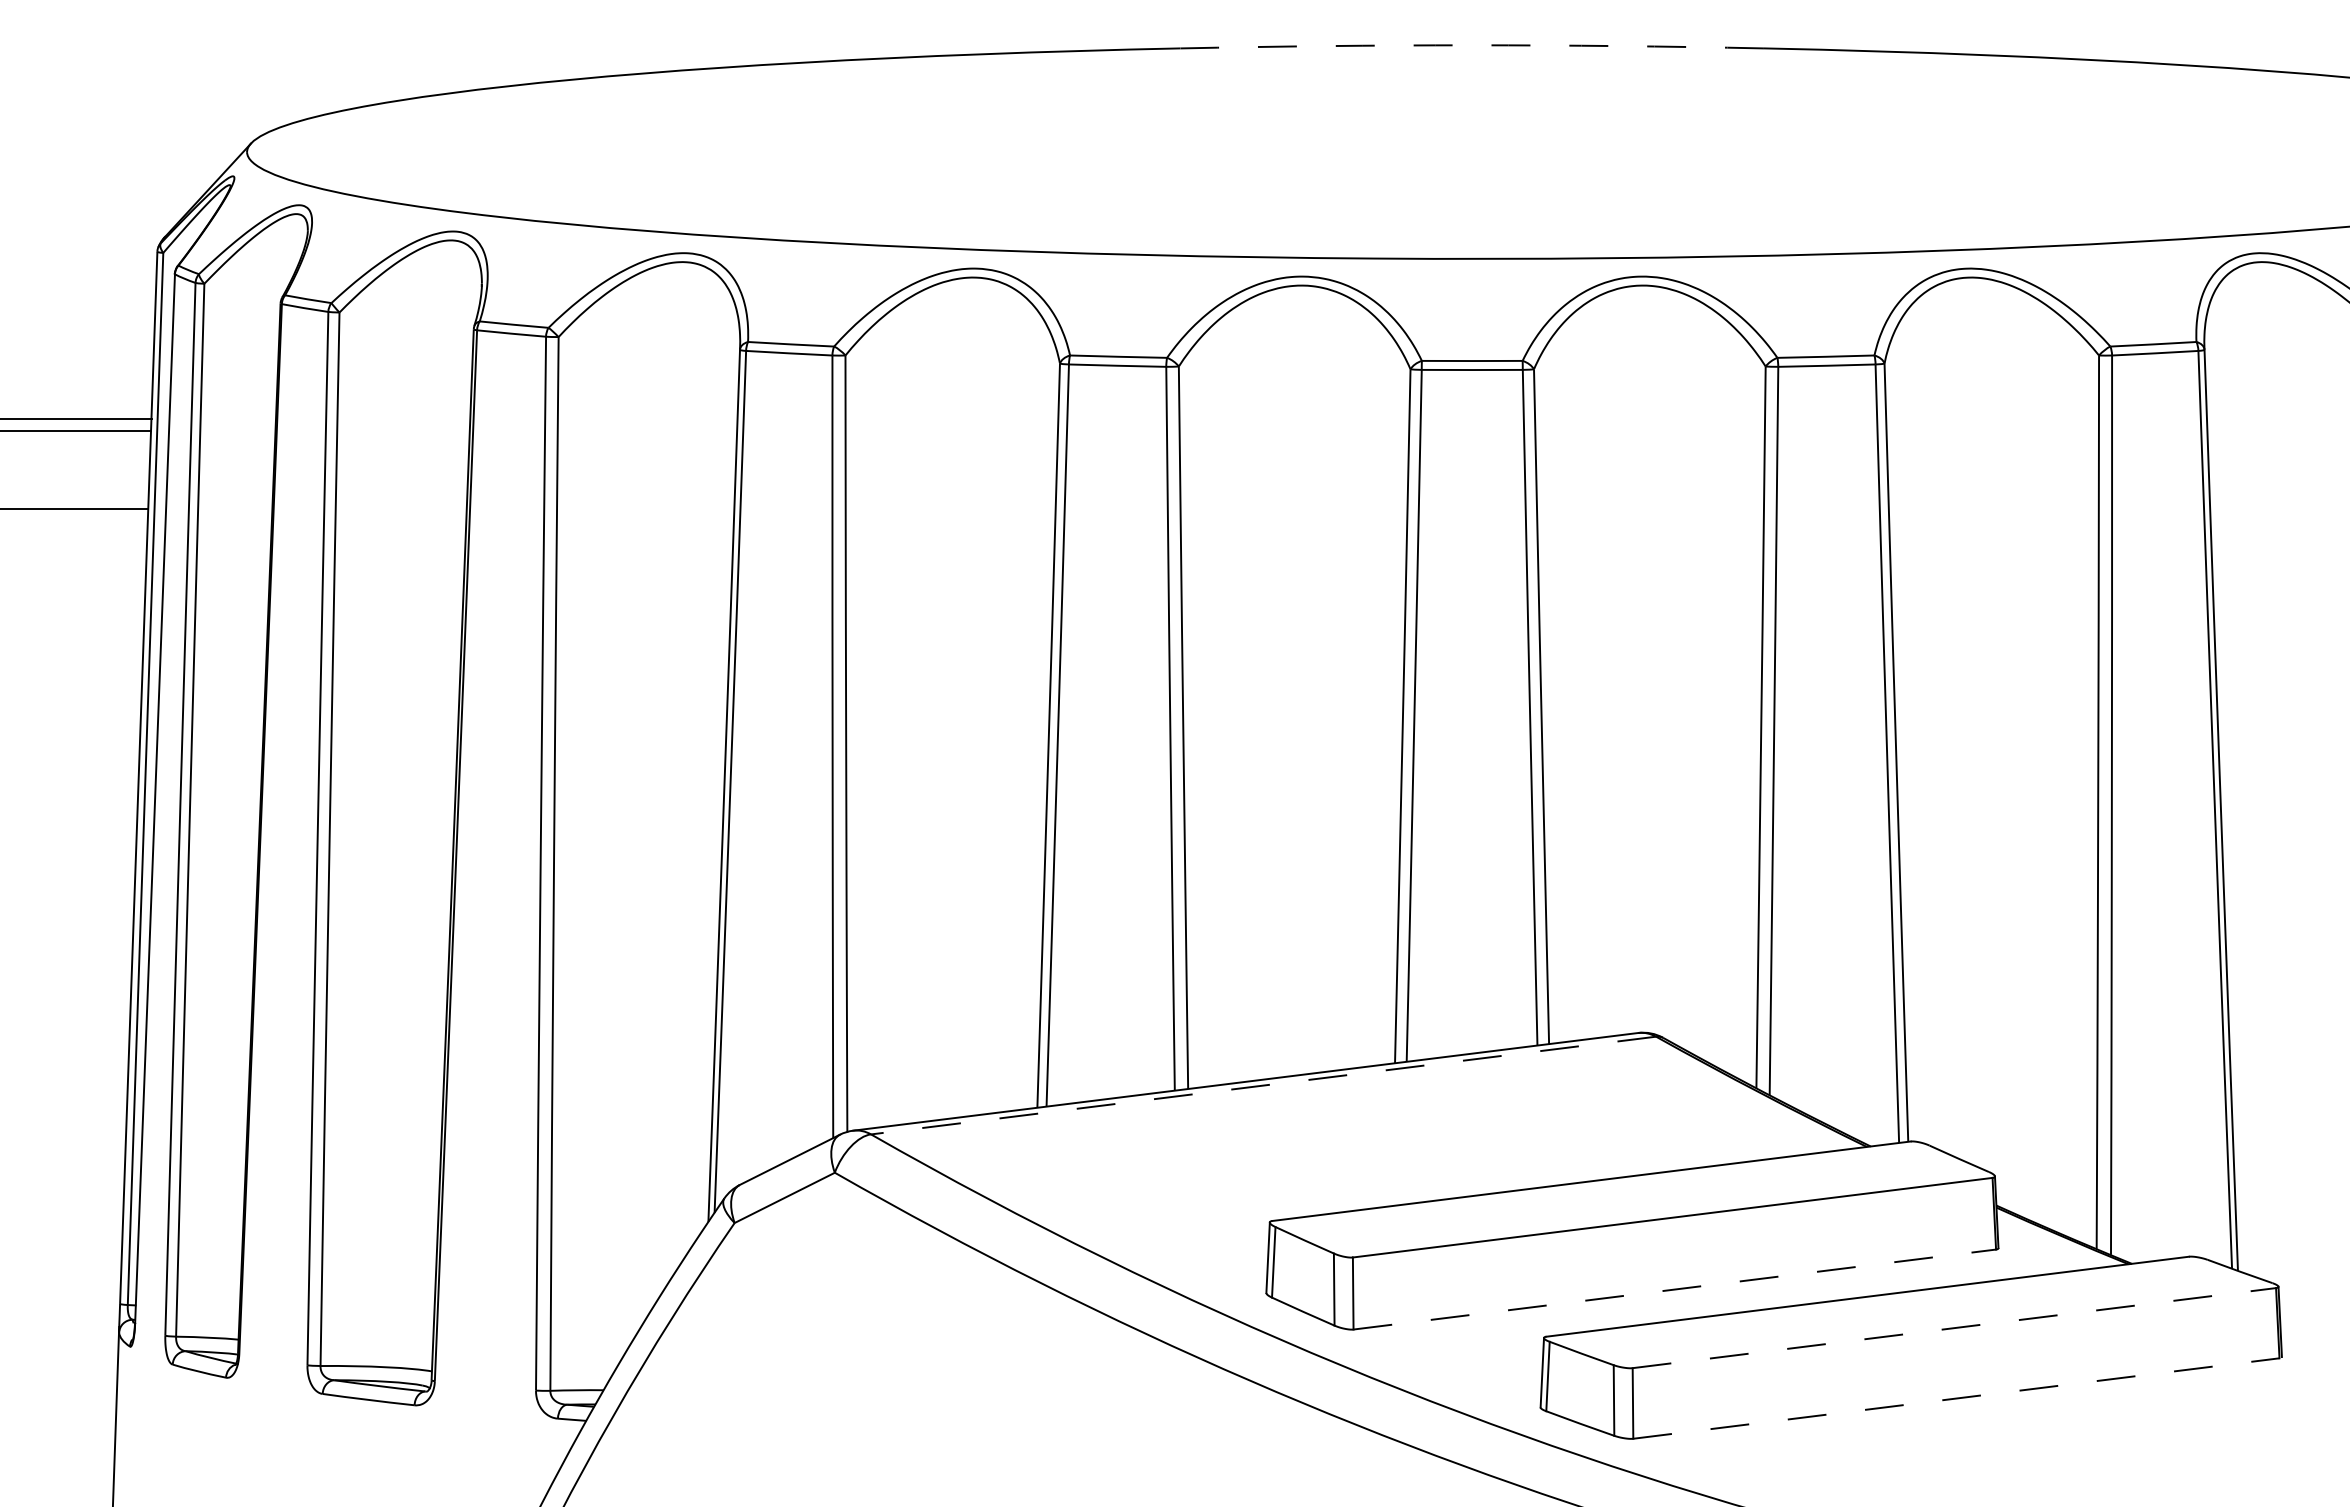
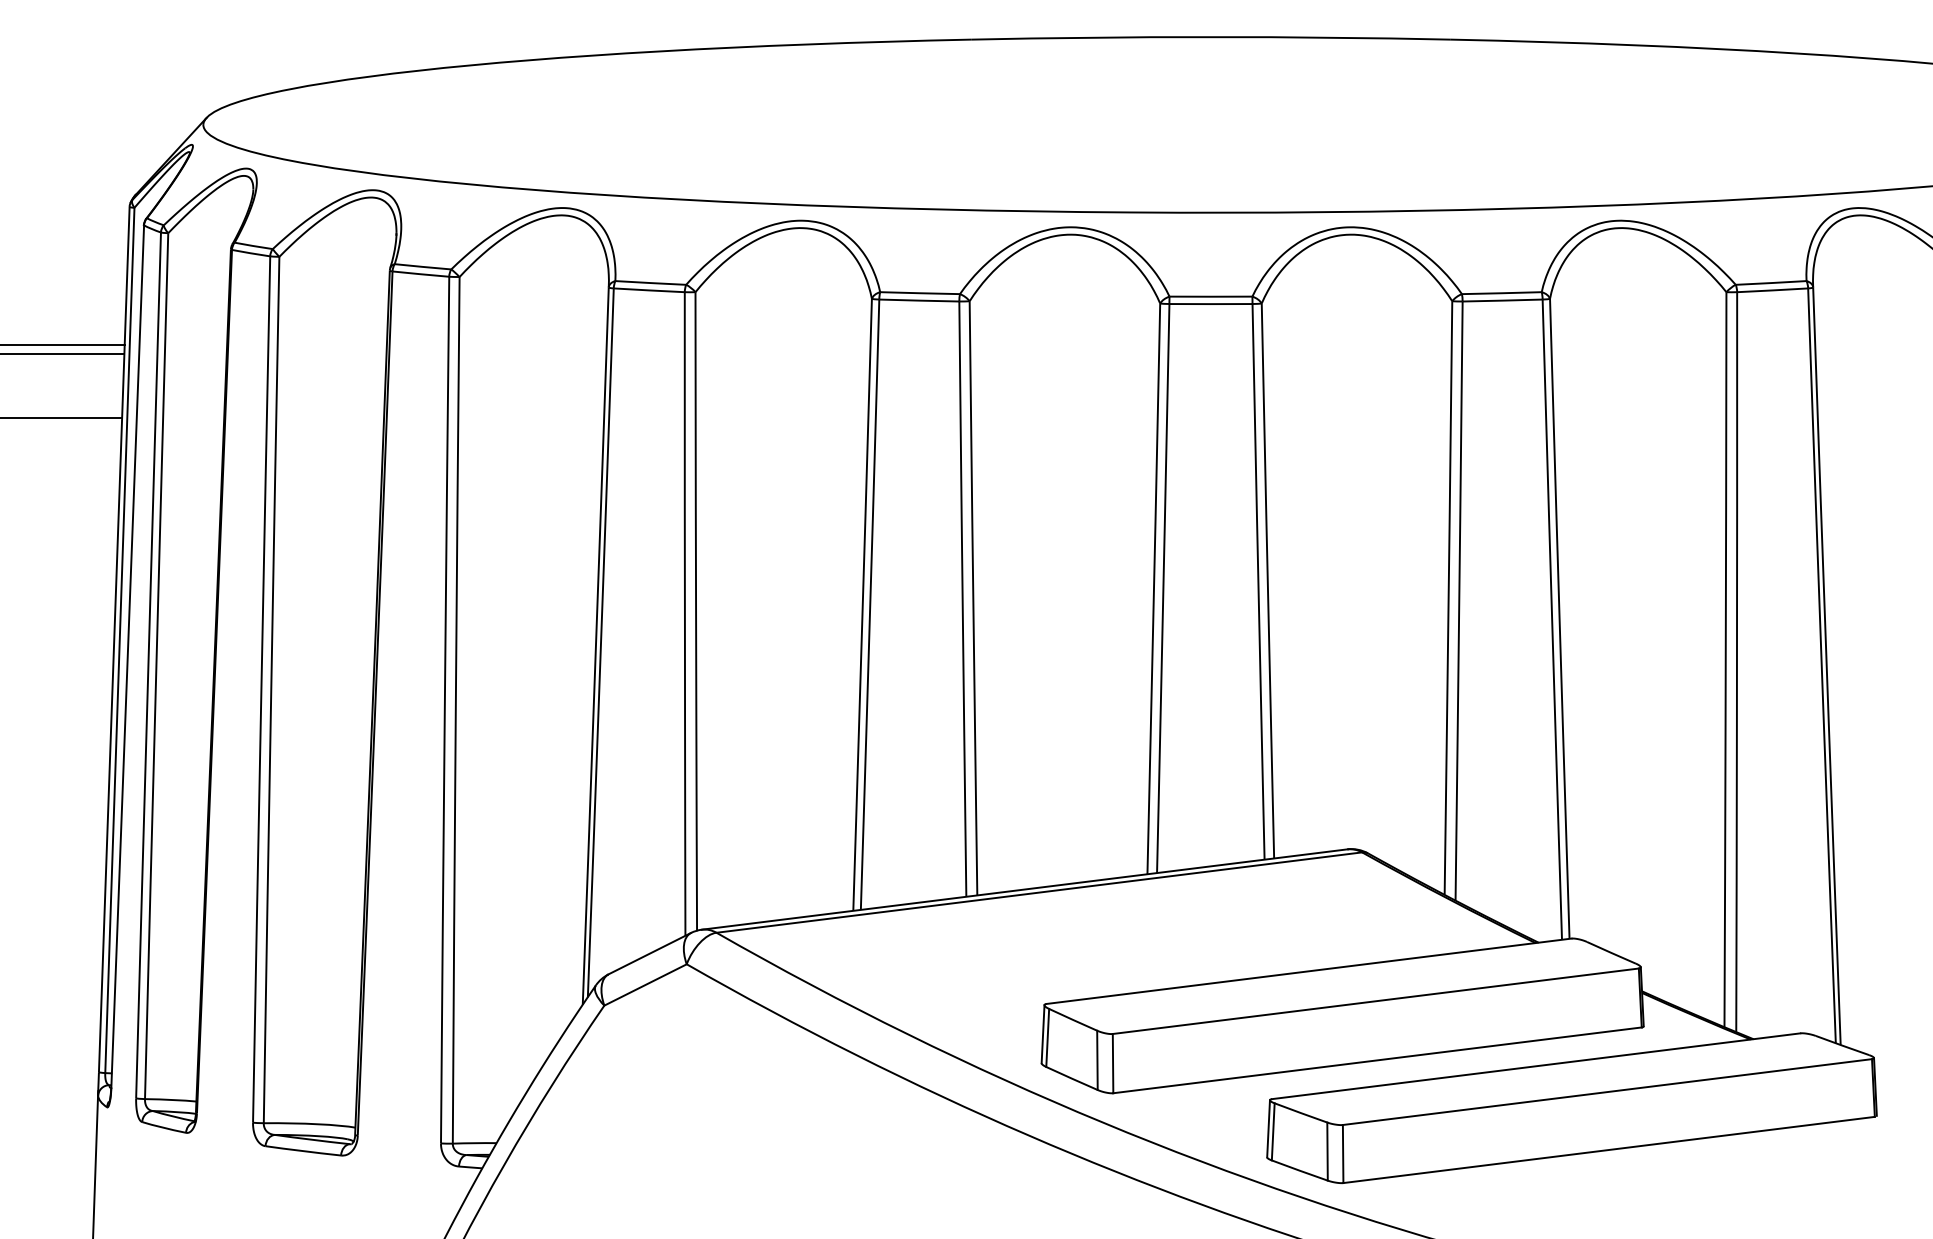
arc: (1472, 45) -> (1211, 37), dashed -> solid
line: (1263, 1085) -> (1039, 892), dashed -> solid
line: (1674, 1289) -> (1377, 1060), dashed -> solid
line: (1954, 1328) -> (1607, 1092), dashed -> solid
line: (1956, 1398) -> (1609, 1149), dashed -> solid

